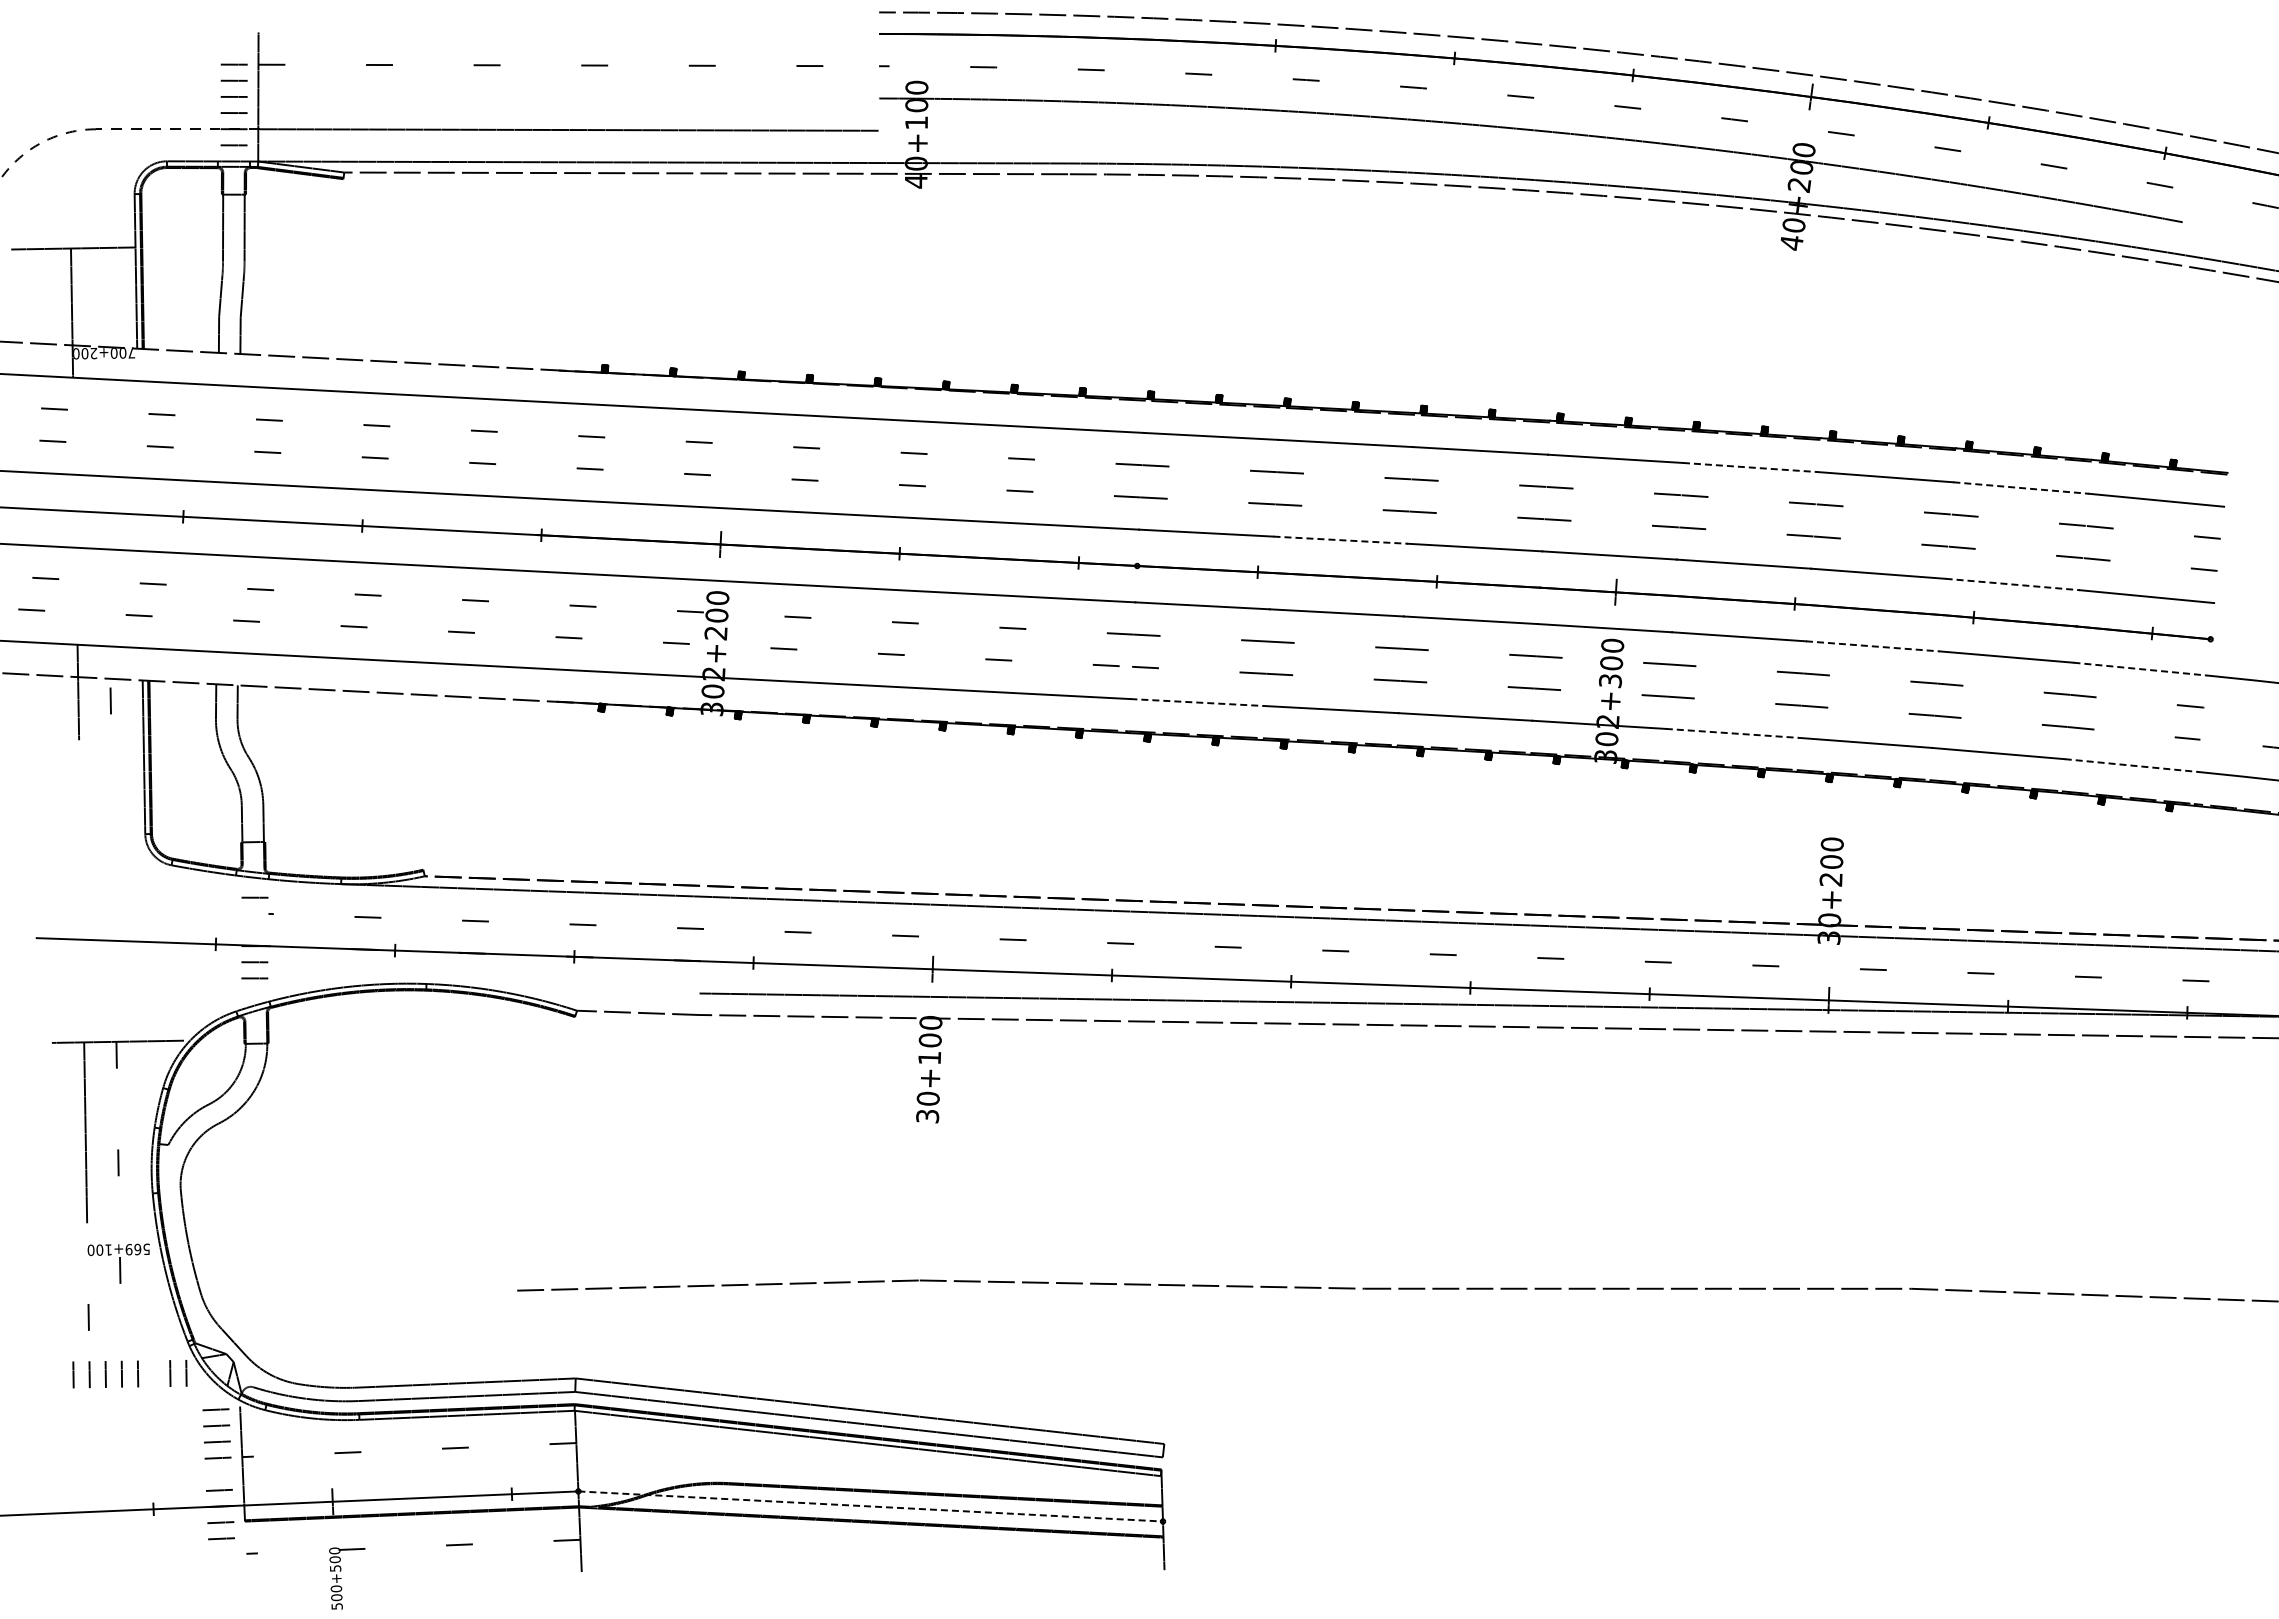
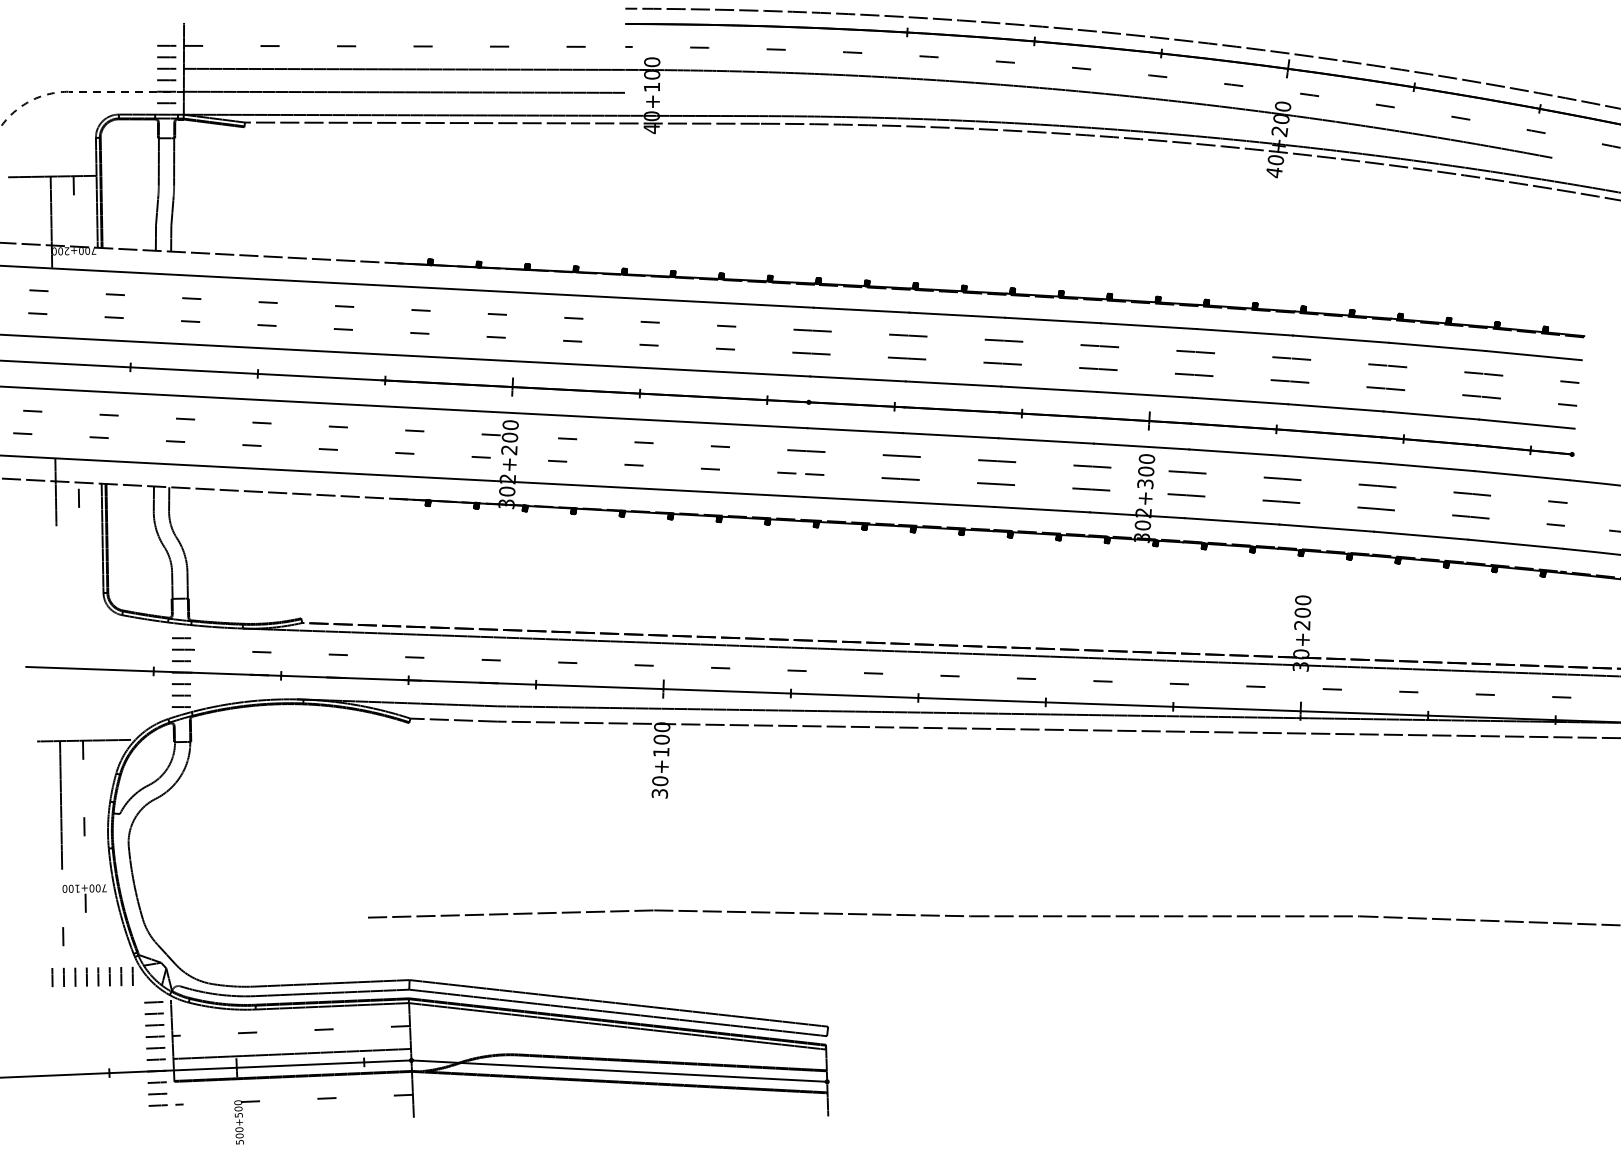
line: (568, 97) -> (404, 69), added
line: (103, 262) -> (73, 186), added
line: (1750, 467) -> (1244, 332), dashed -> solid
line: (2021, 488) -> (1437, 347), dashed -> solid
line: (1341, 540) -> (954, 384), dashed -> solid
line: (2013, 584) -> (1432, 415), dashed -> solid
line: (1873, 646) -> (1332, 459), dashed -> solid
line: (2140, 669) -> (1522, 475), dashed -> solid
line: (1197, 702) -> (851, 499), dashed -> solid
line: (1732, 733) -> (1232, 521), dashed -> solid
line: (2131, 765) -> (1515, 544), dashed -> solid
line: (254, 913) -> (181, 649), added
line: (254, 929) -> (181, 660), added
line: (557, 988) -> (396, 702), added
line: (254, 994) -> (181, 707), added
text: (137, 1249) -> (97, 888), 569+100 -> 700+100
line: (154, 1373) -> (110, 976), added
line: (218, 1473) -> (155, 1047), added
line: (410, 1482) -> (292, 1054), added
line: (870, 1506) -> (619, 1071), dashed -> solid
line: (221, 1554) -> (157, 1105), added

